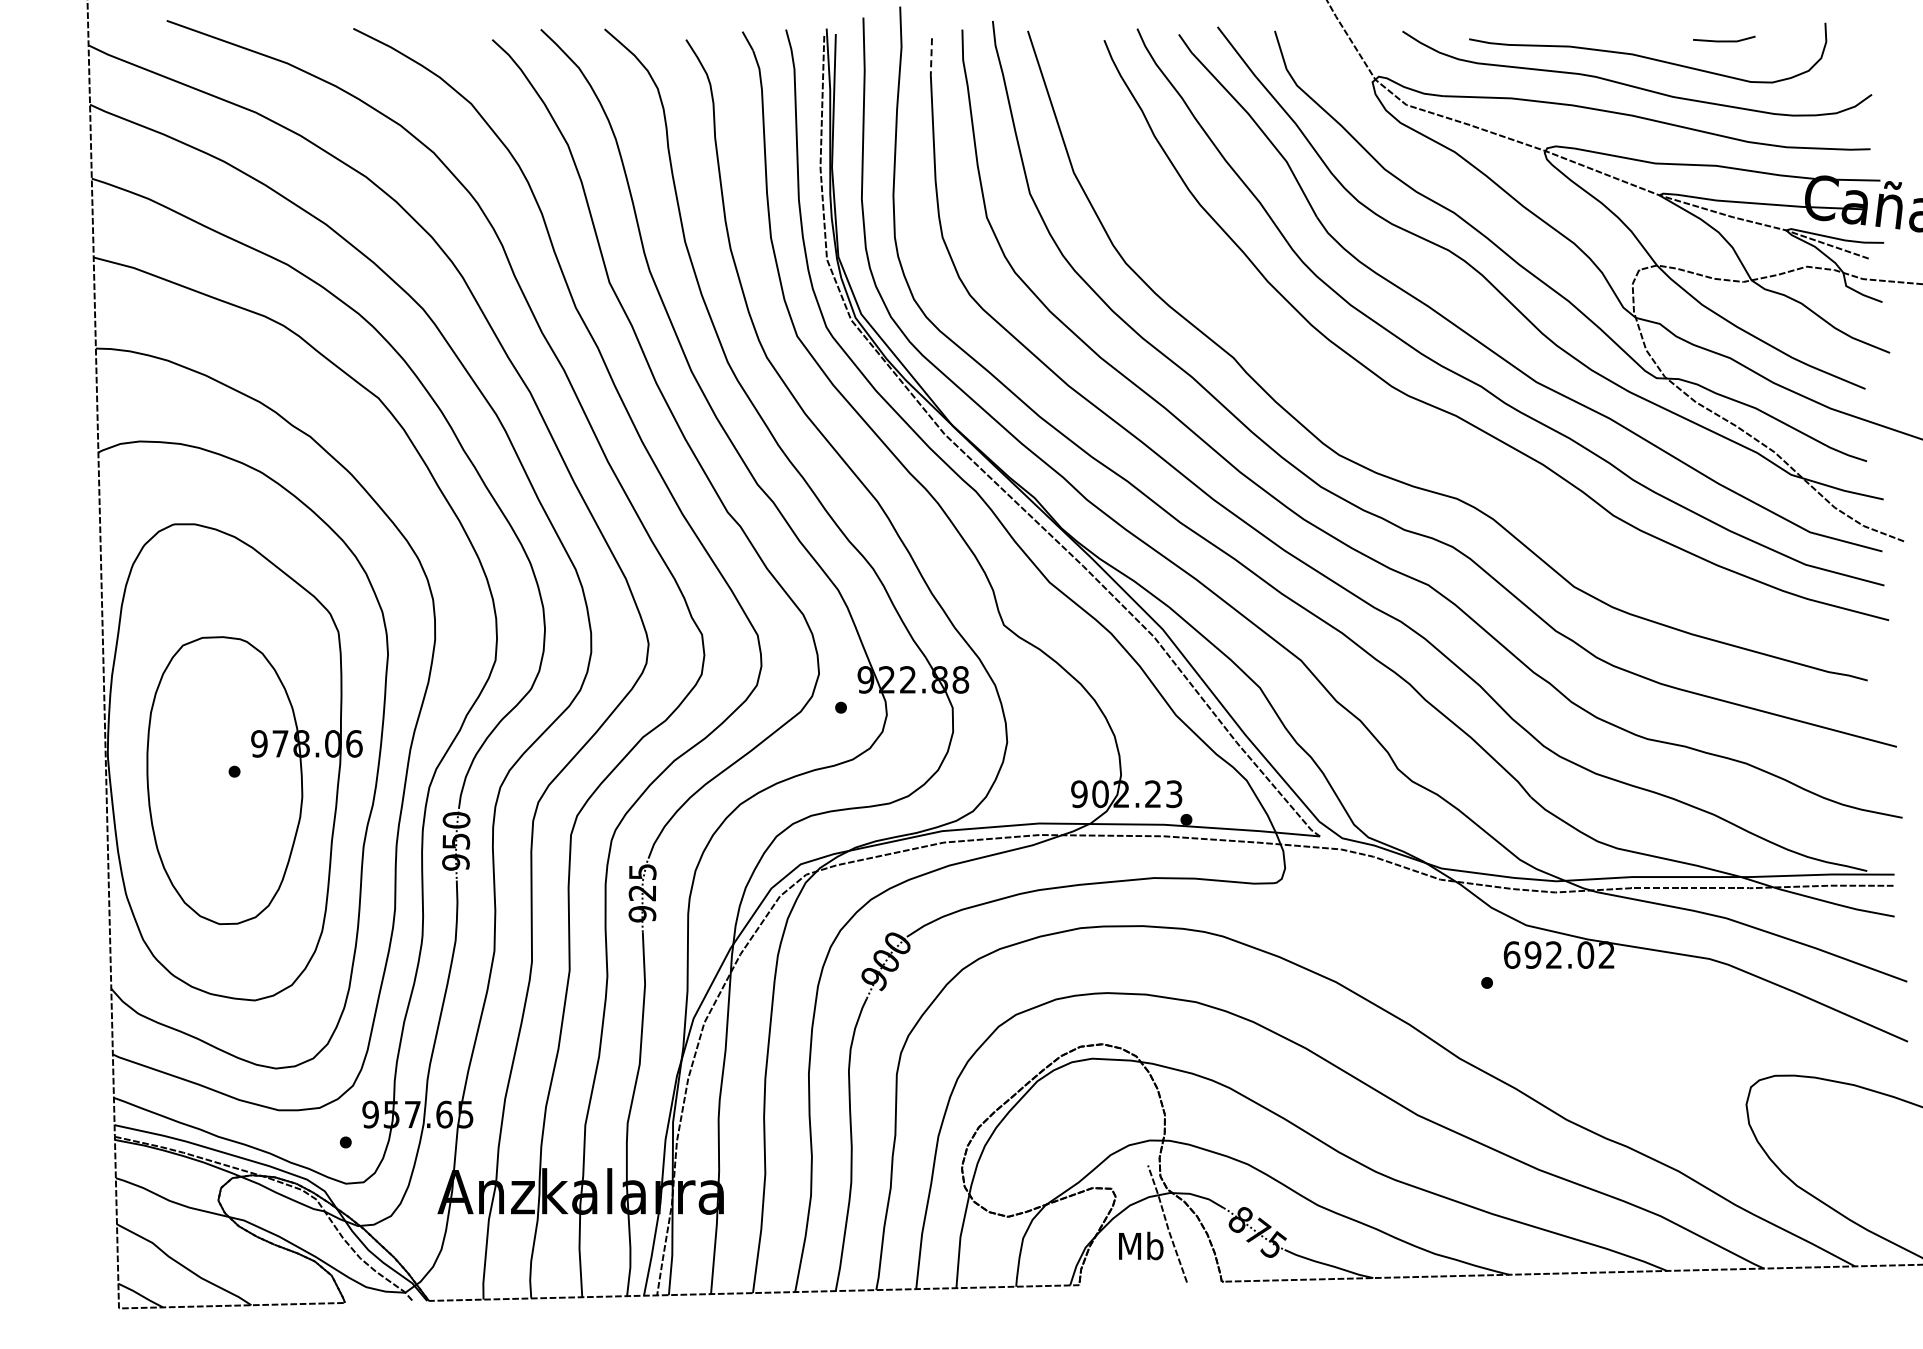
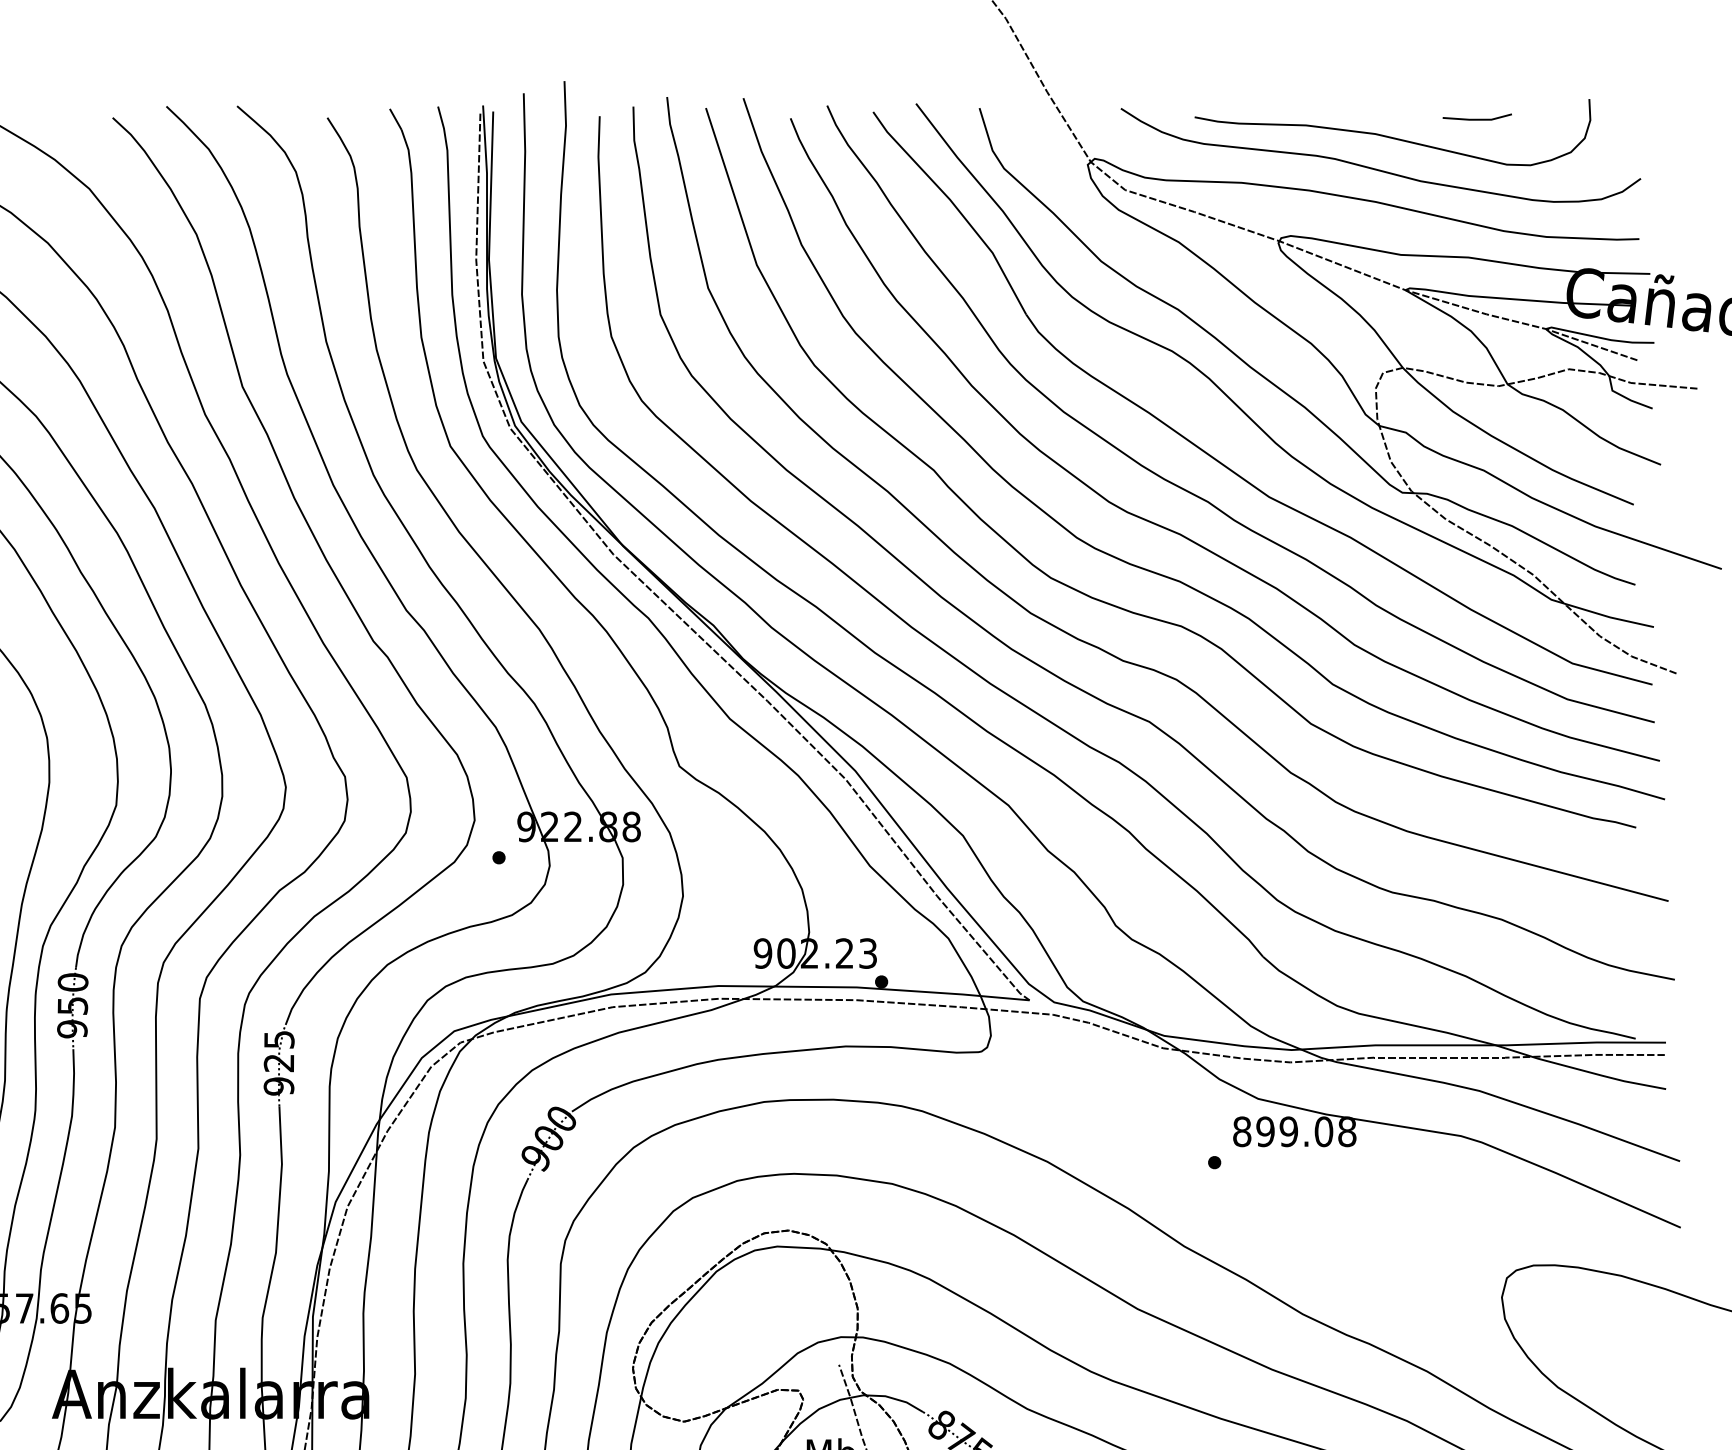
line: (931, 57) -> (599, 137), dashed -> solid
curve: (1439, 451) -> (1161, 573), added
text: (1559, 954) -> (1294, 1131), 692.02 -> 899.08

